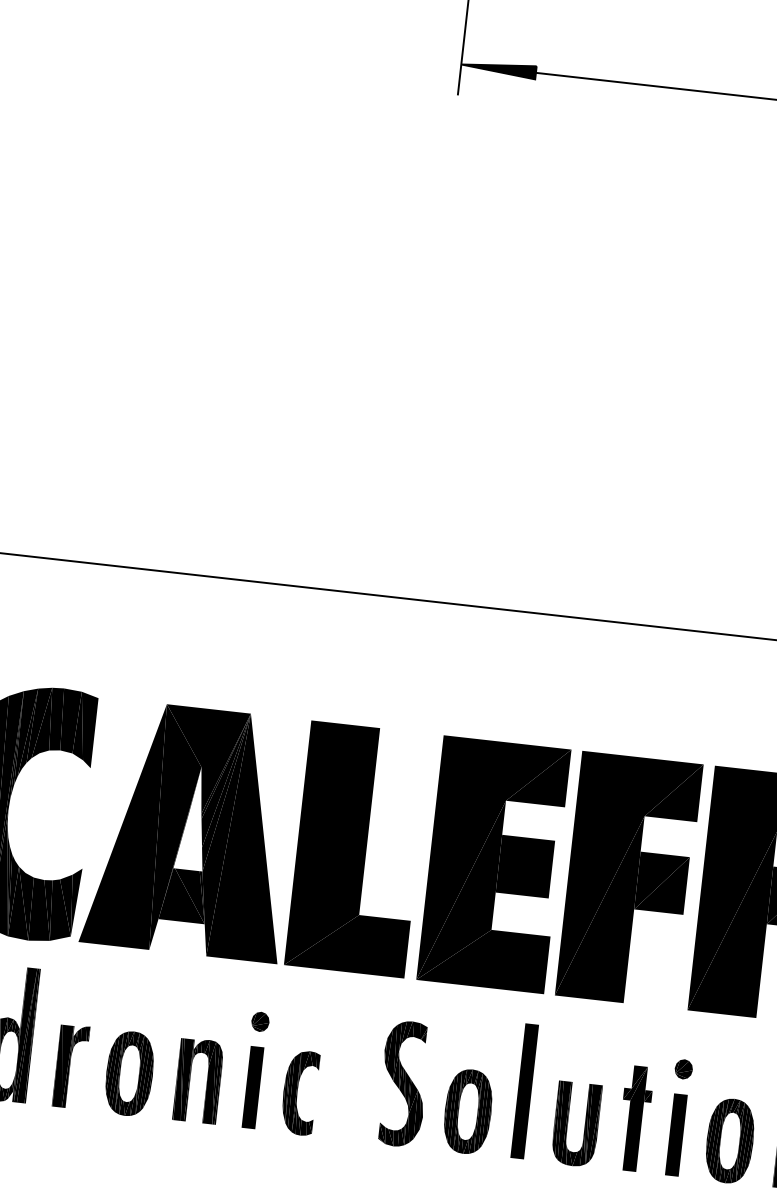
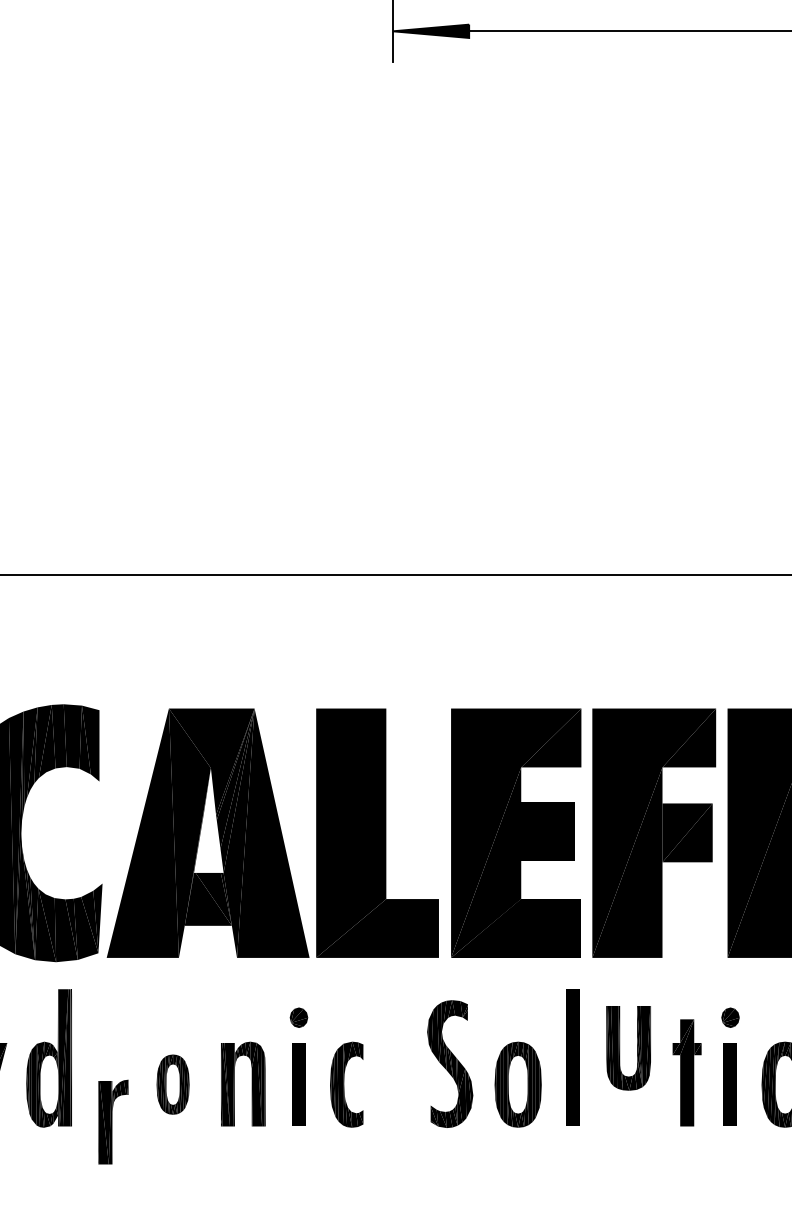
part: (71, 1065) -> (113, 1121), moved
part: (129, 1073) -> (172, 1084), size x0.7
part: (568, 1123) -> (620, 1048), moved

